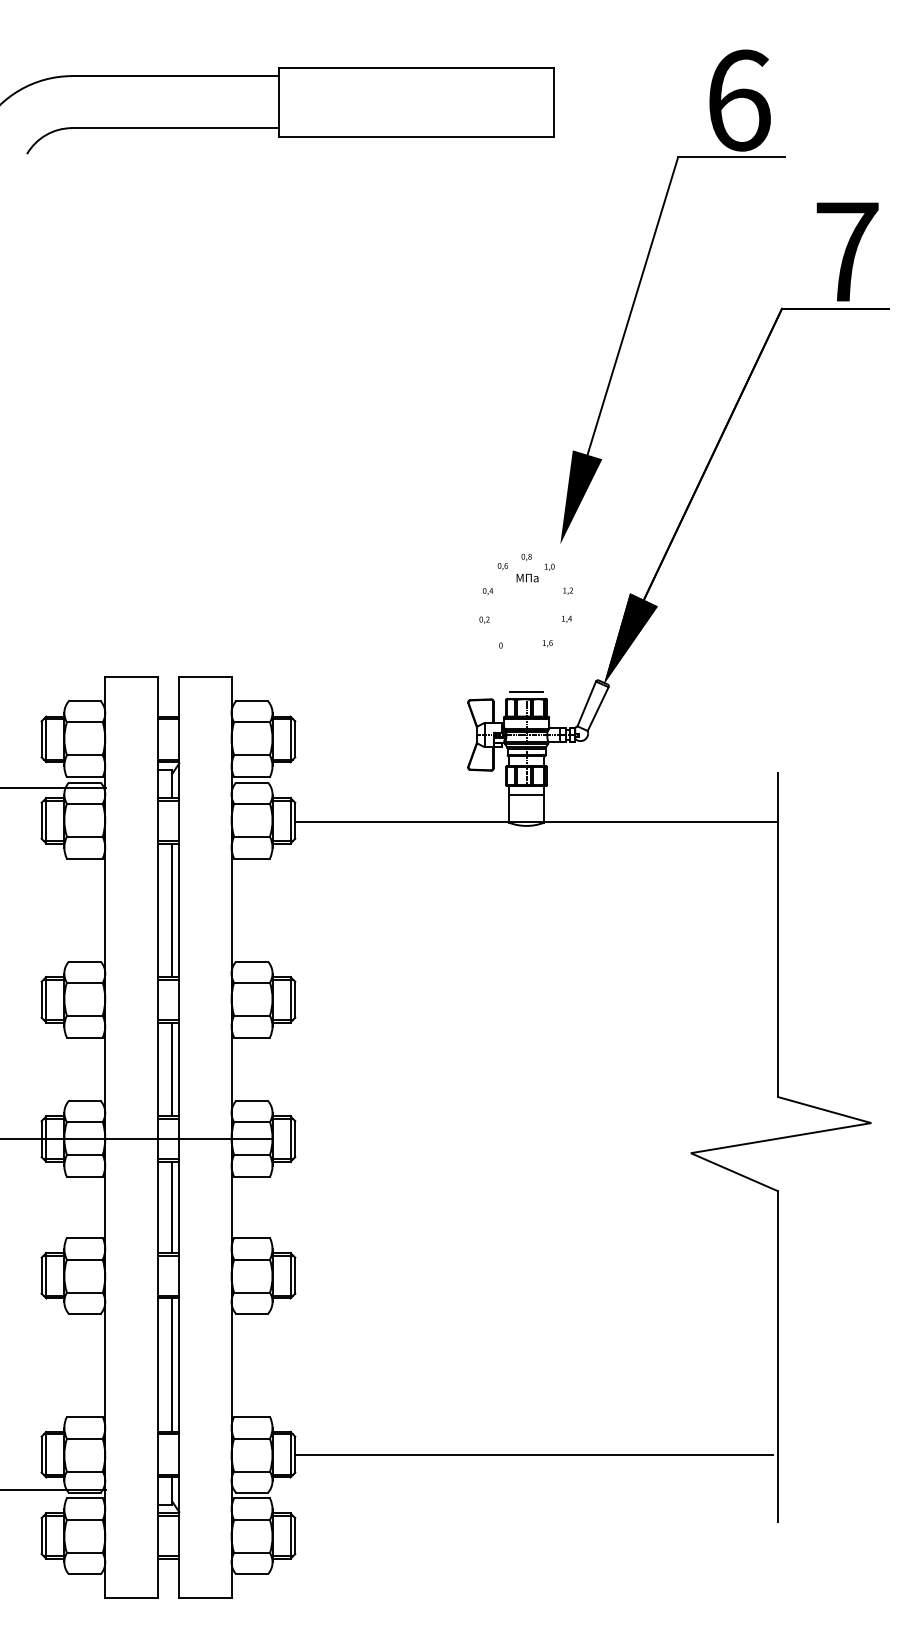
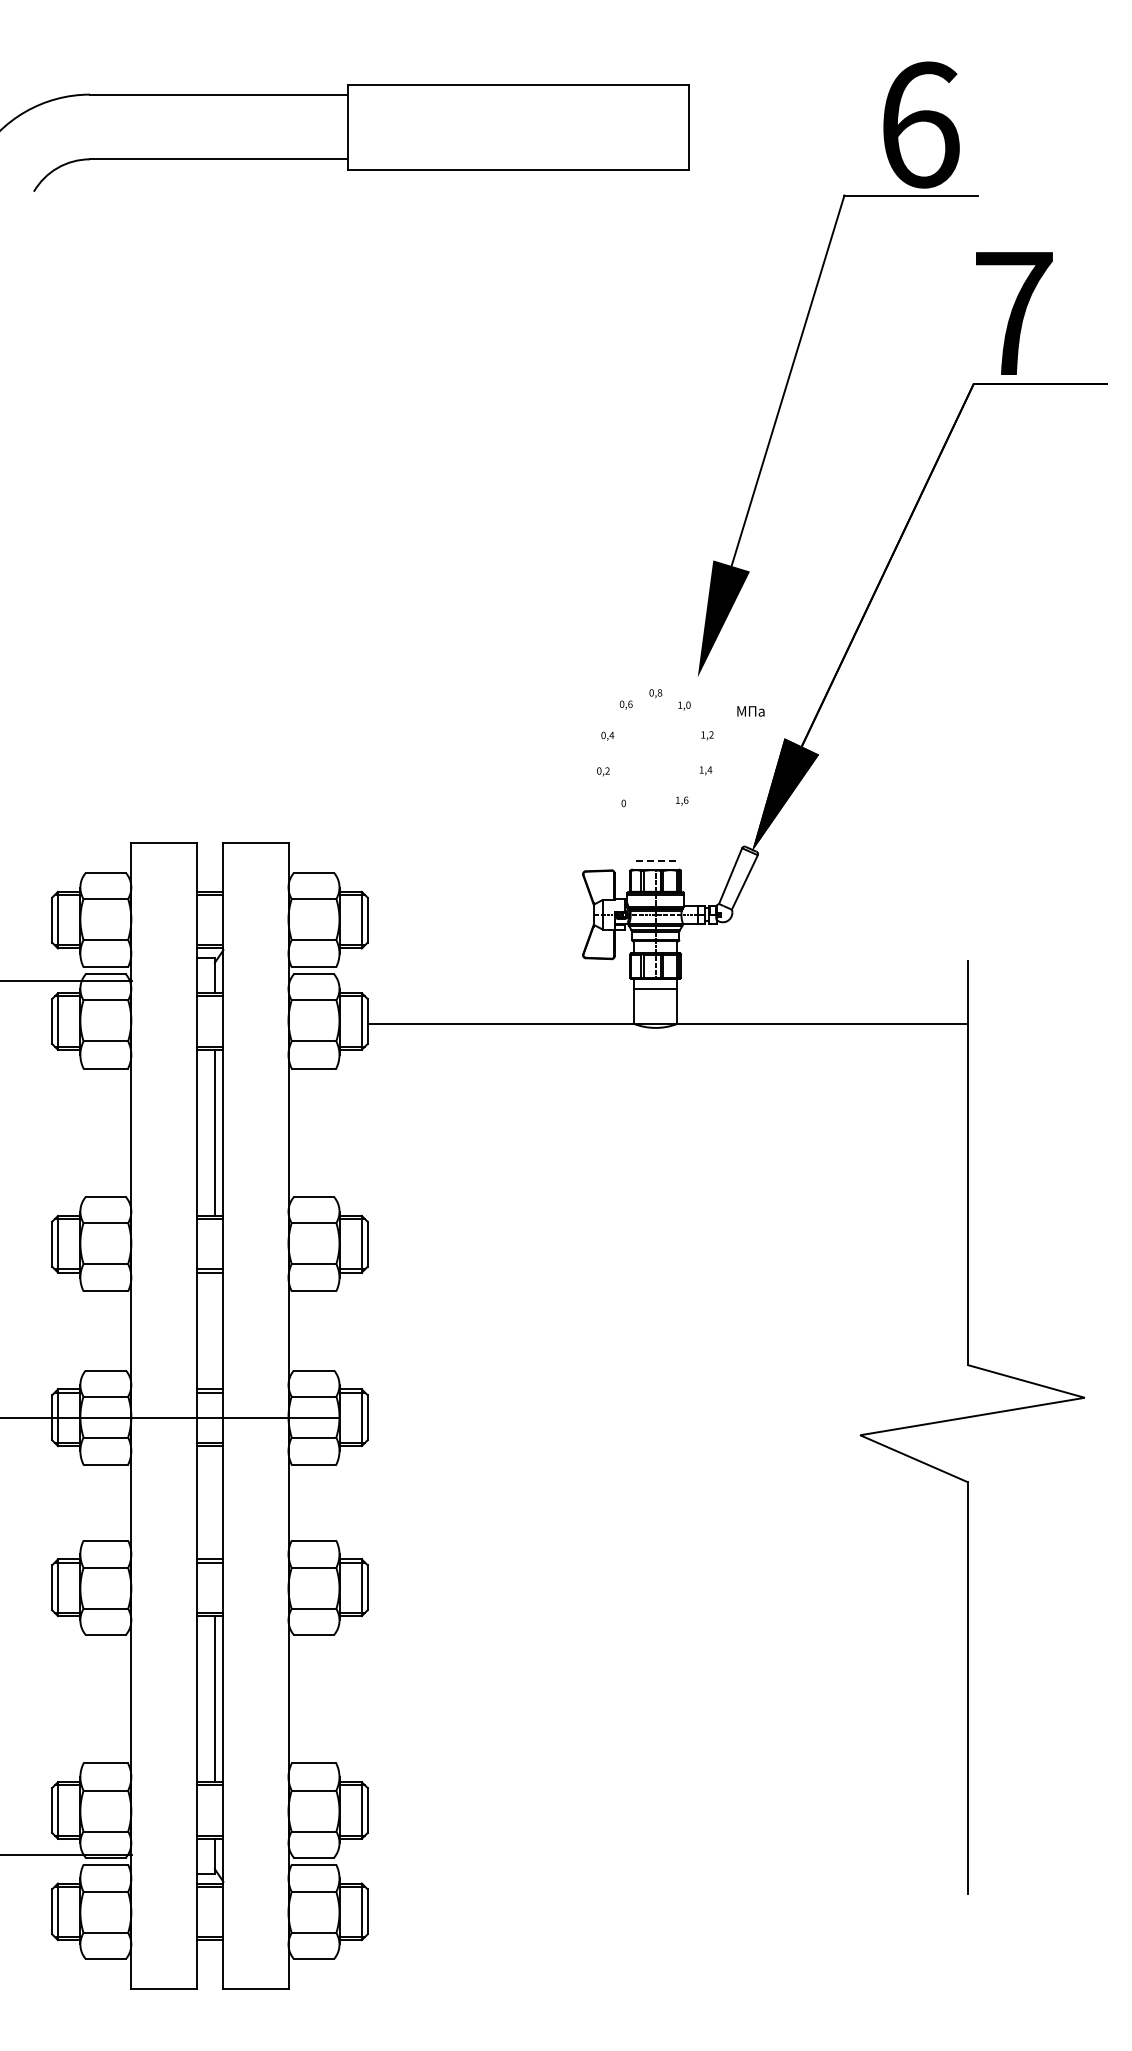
text: (847, 251) -> (1014, 313), moved
text: (527, 578) -> (750, 711), moved
line: (526, 692) -> (655, 861), solid -> dashed
line: (172, 1069) -> (214, 1330), removed
line: (172, 1207) -> (214, 1502), removed
line: (533, 1454) -> (664, 1810), removed

